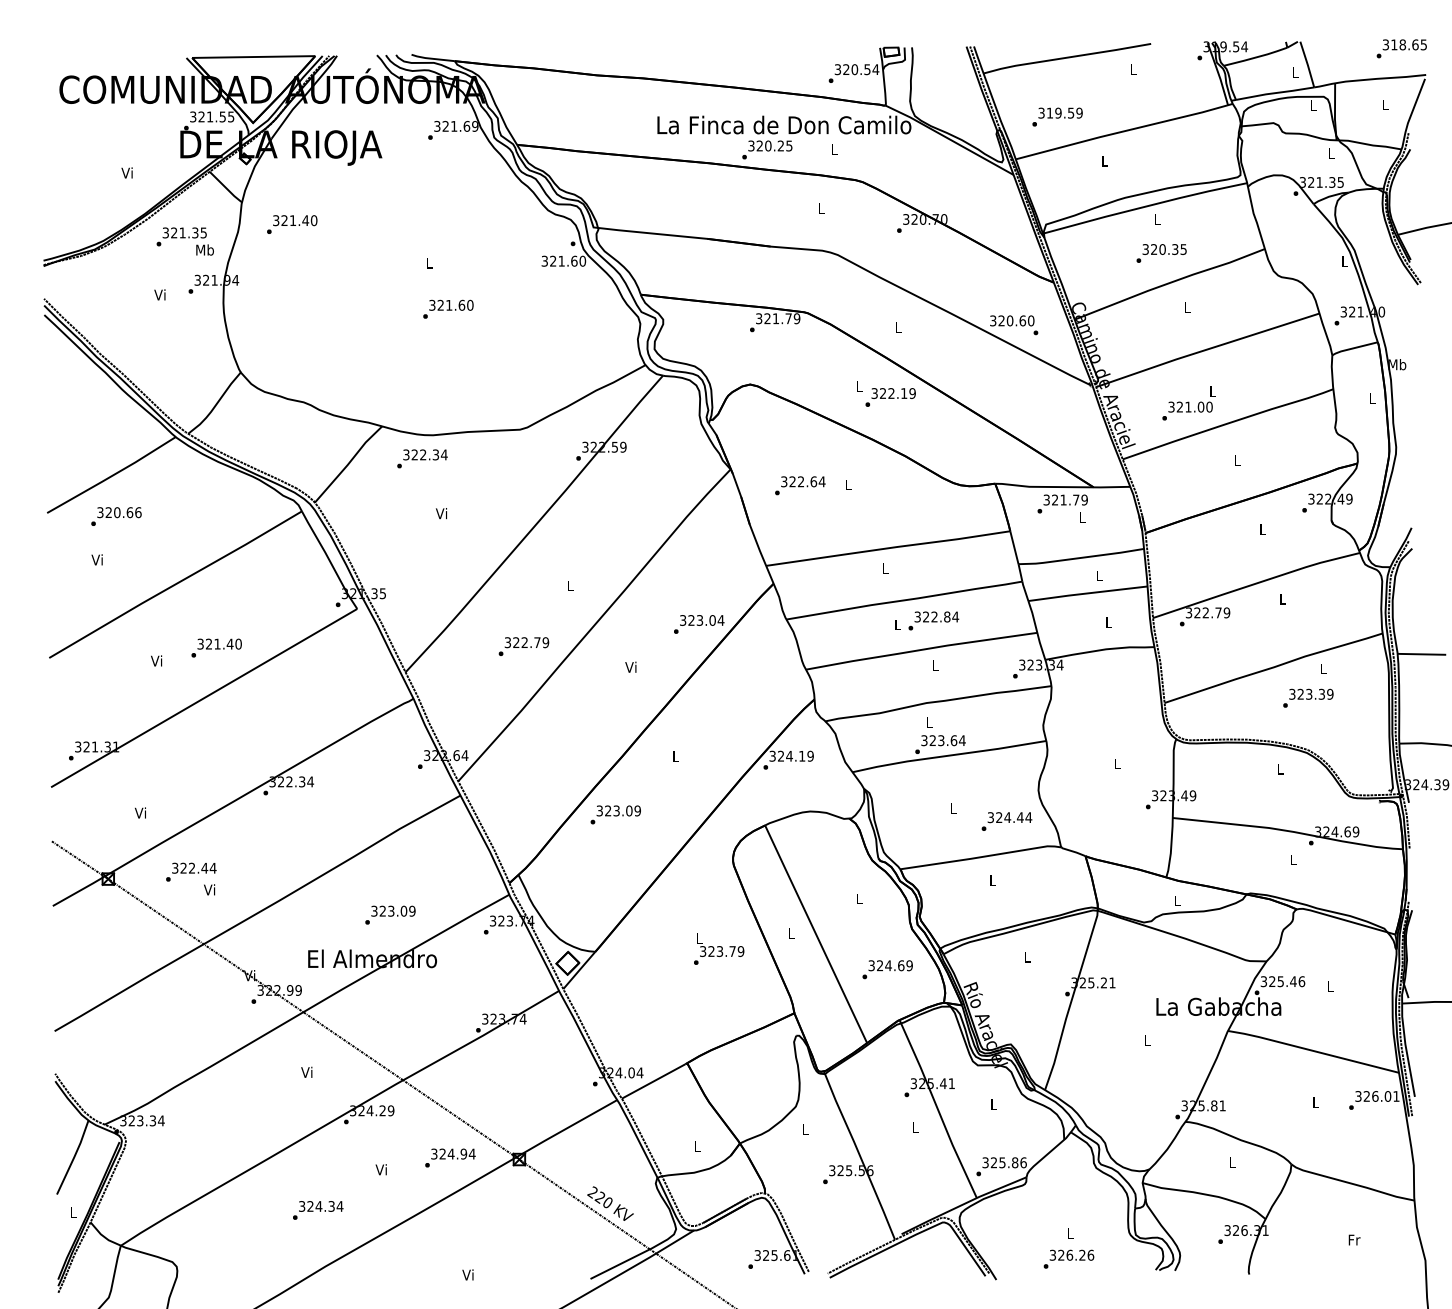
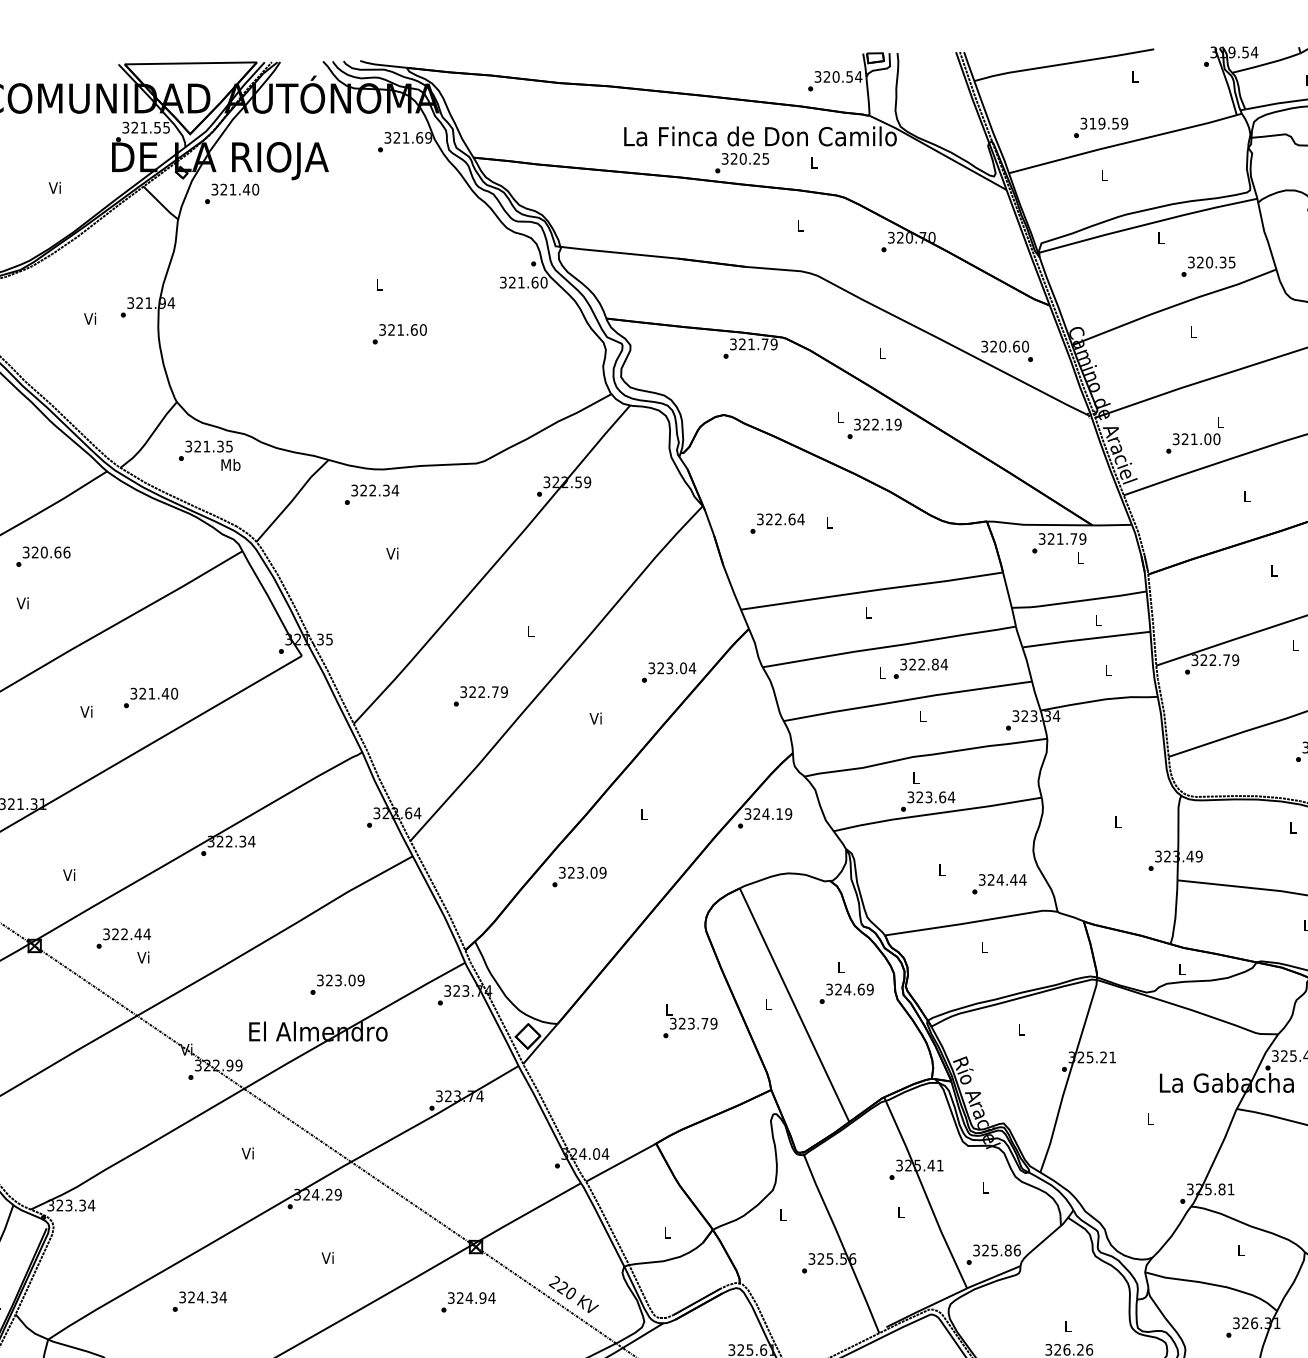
text: (1057, 116) -> (1100, 127), moved
text: (292, 224) -> (232, 193), moved
text: (184, 241) -> (208, 455), moved
text: (1161, 253) -> (1208, 266), moved
text: (887, 969) -> (846, 993), moved
text: (450, 1157) -> (468, 1301), moved
text: (318, 1210) -> (200, 1301), moved

